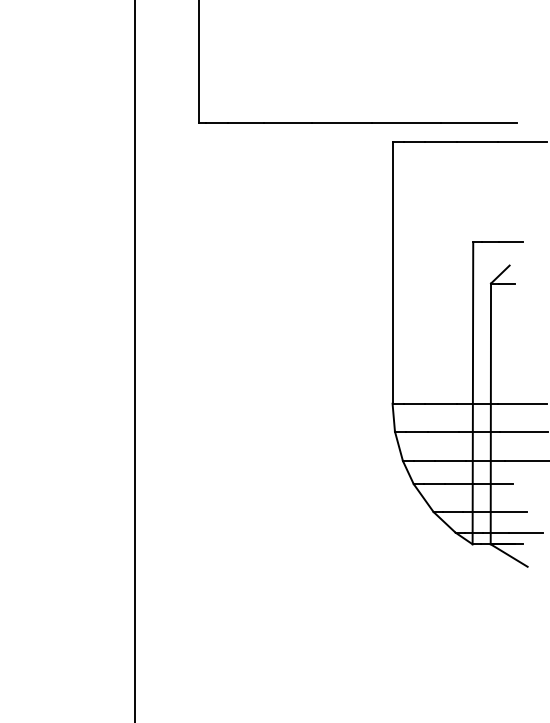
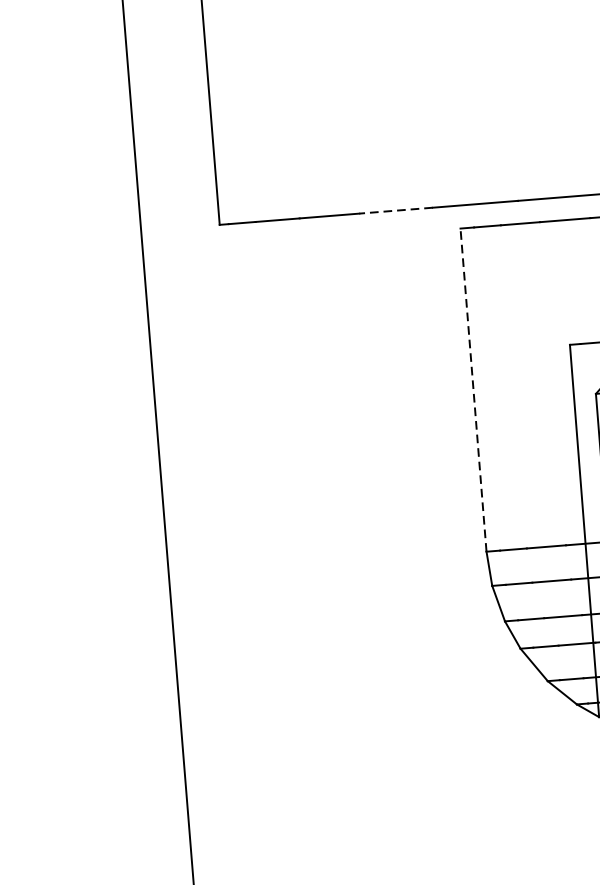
line: (341, 122) -> (395, 210), solid -> dashed
line: (392, 272) -> (473, 389), solid -> dashed

